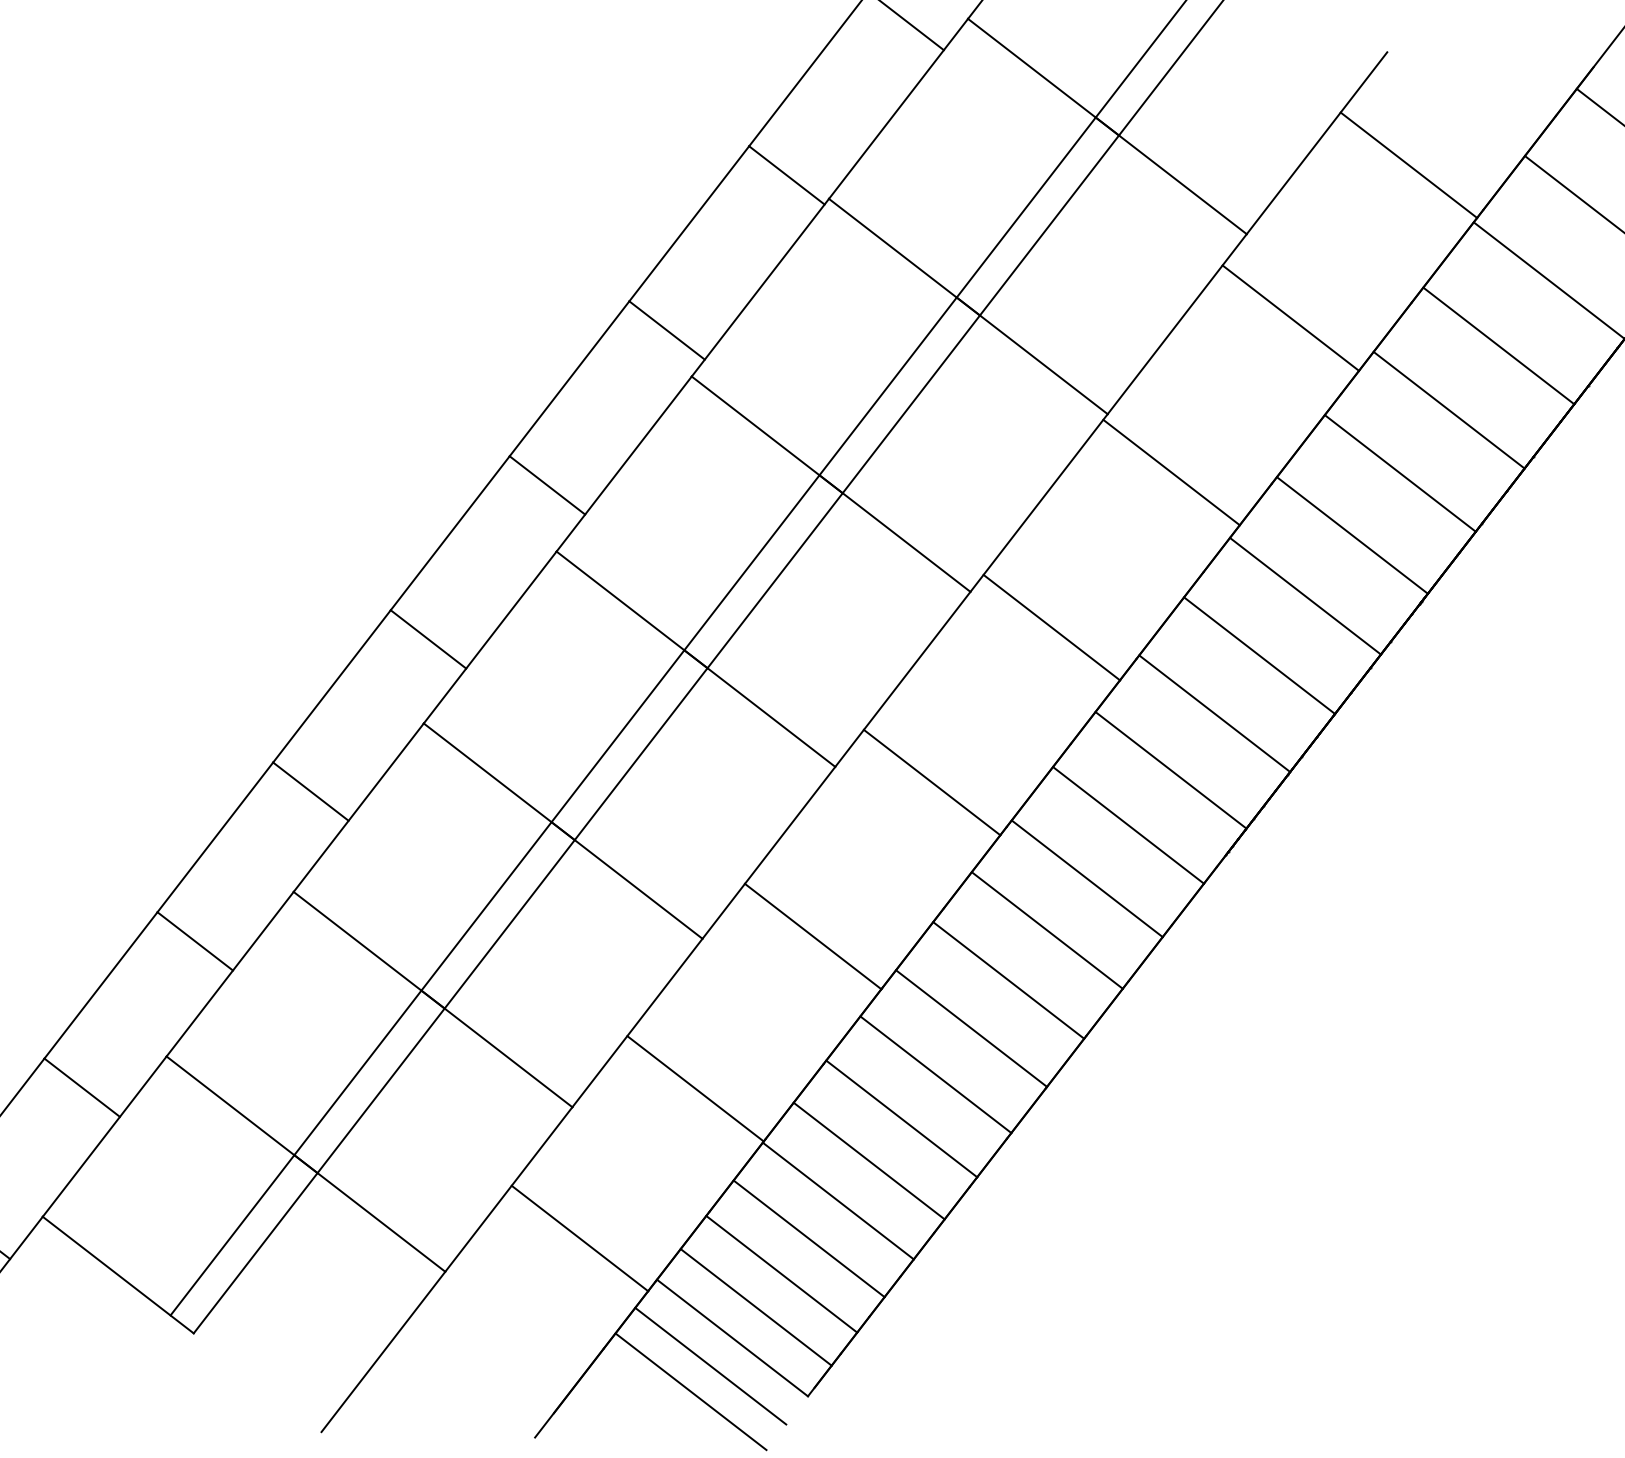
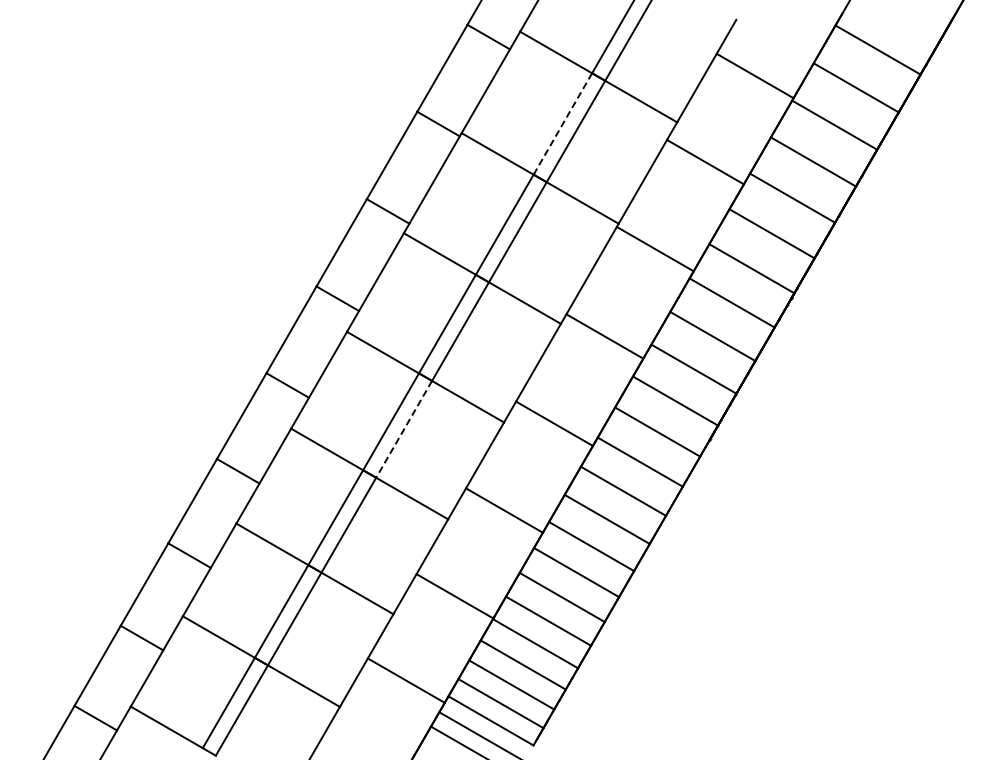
line: (1025, 206) -> (562, 123), solid -> dashed
line: (641, 754) -> (404, 429), solid -> dashed

